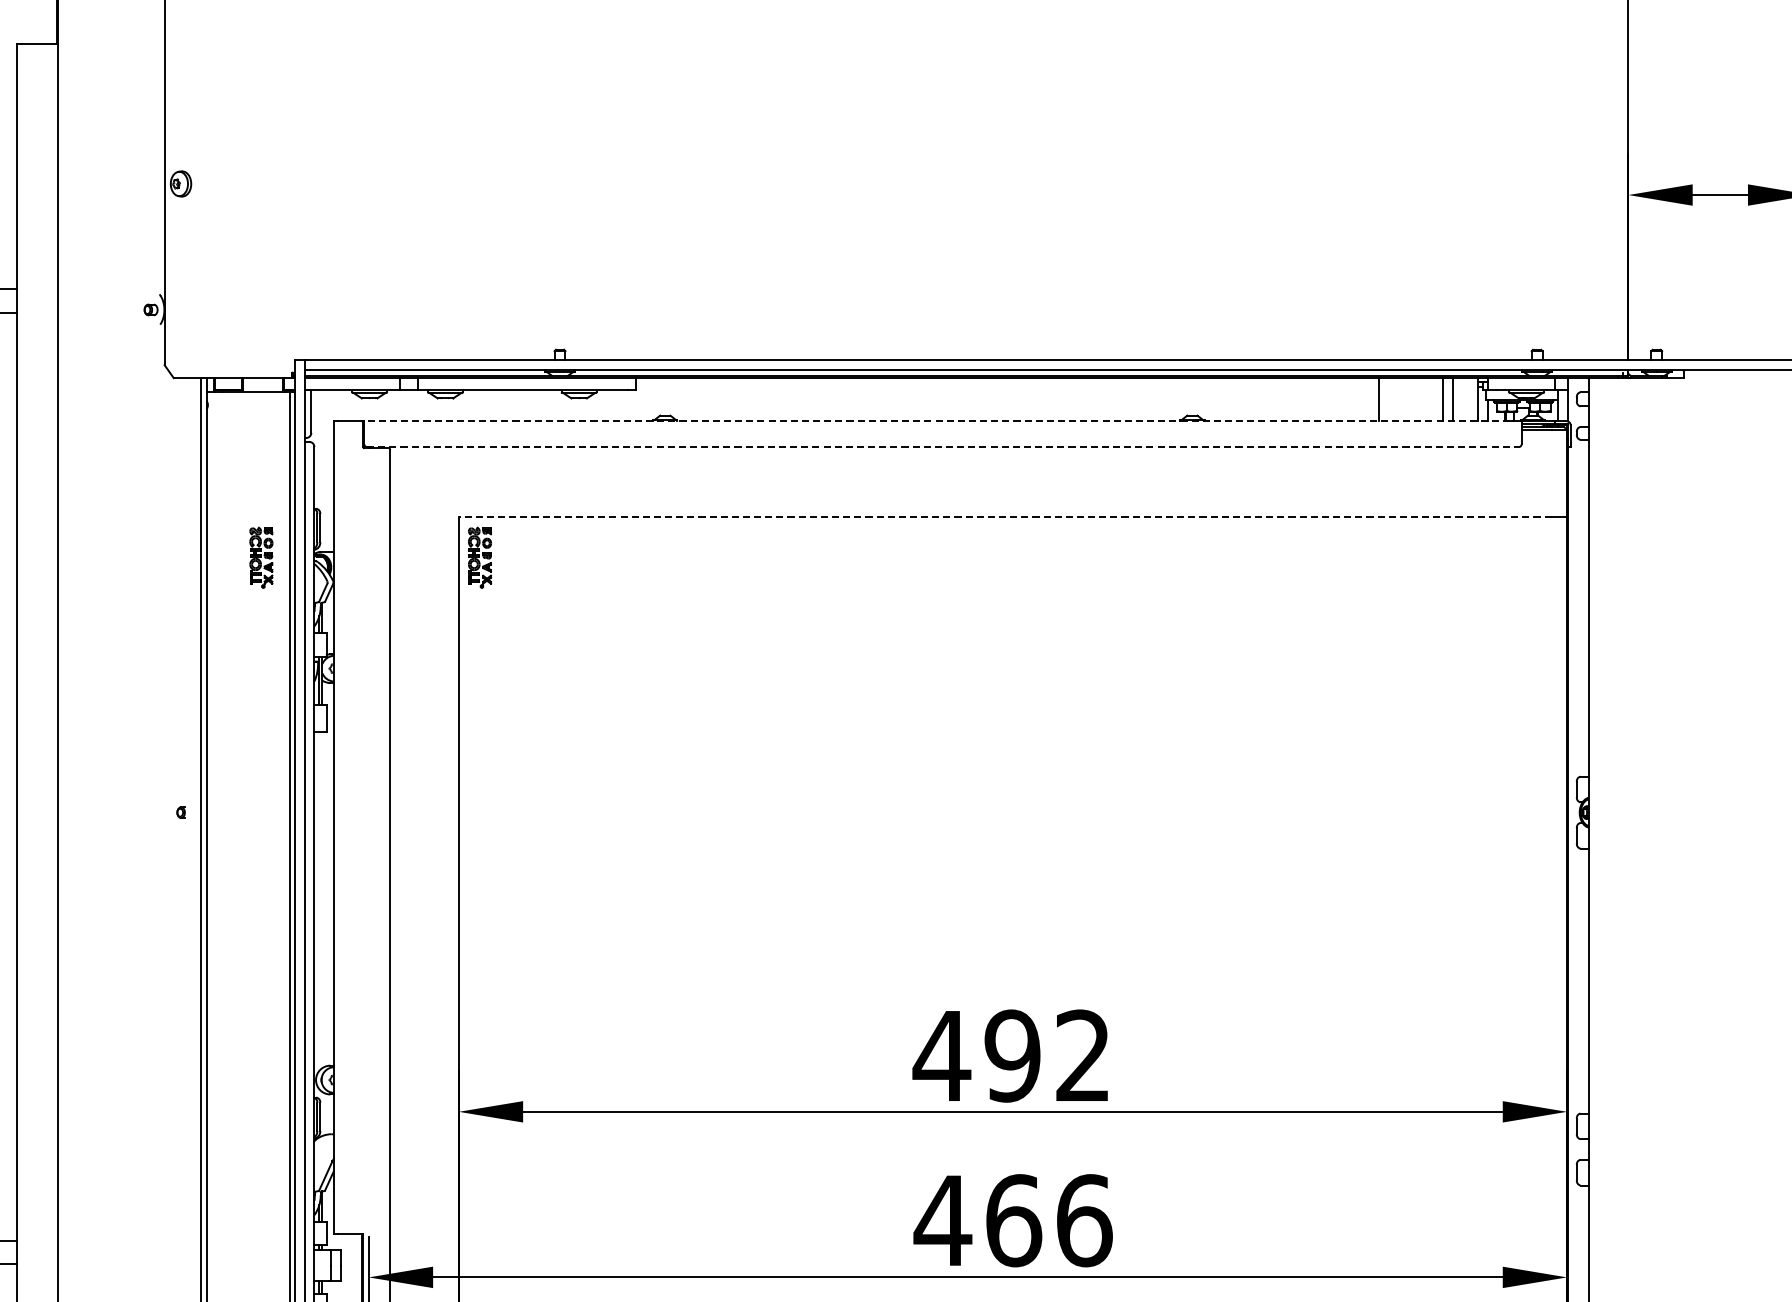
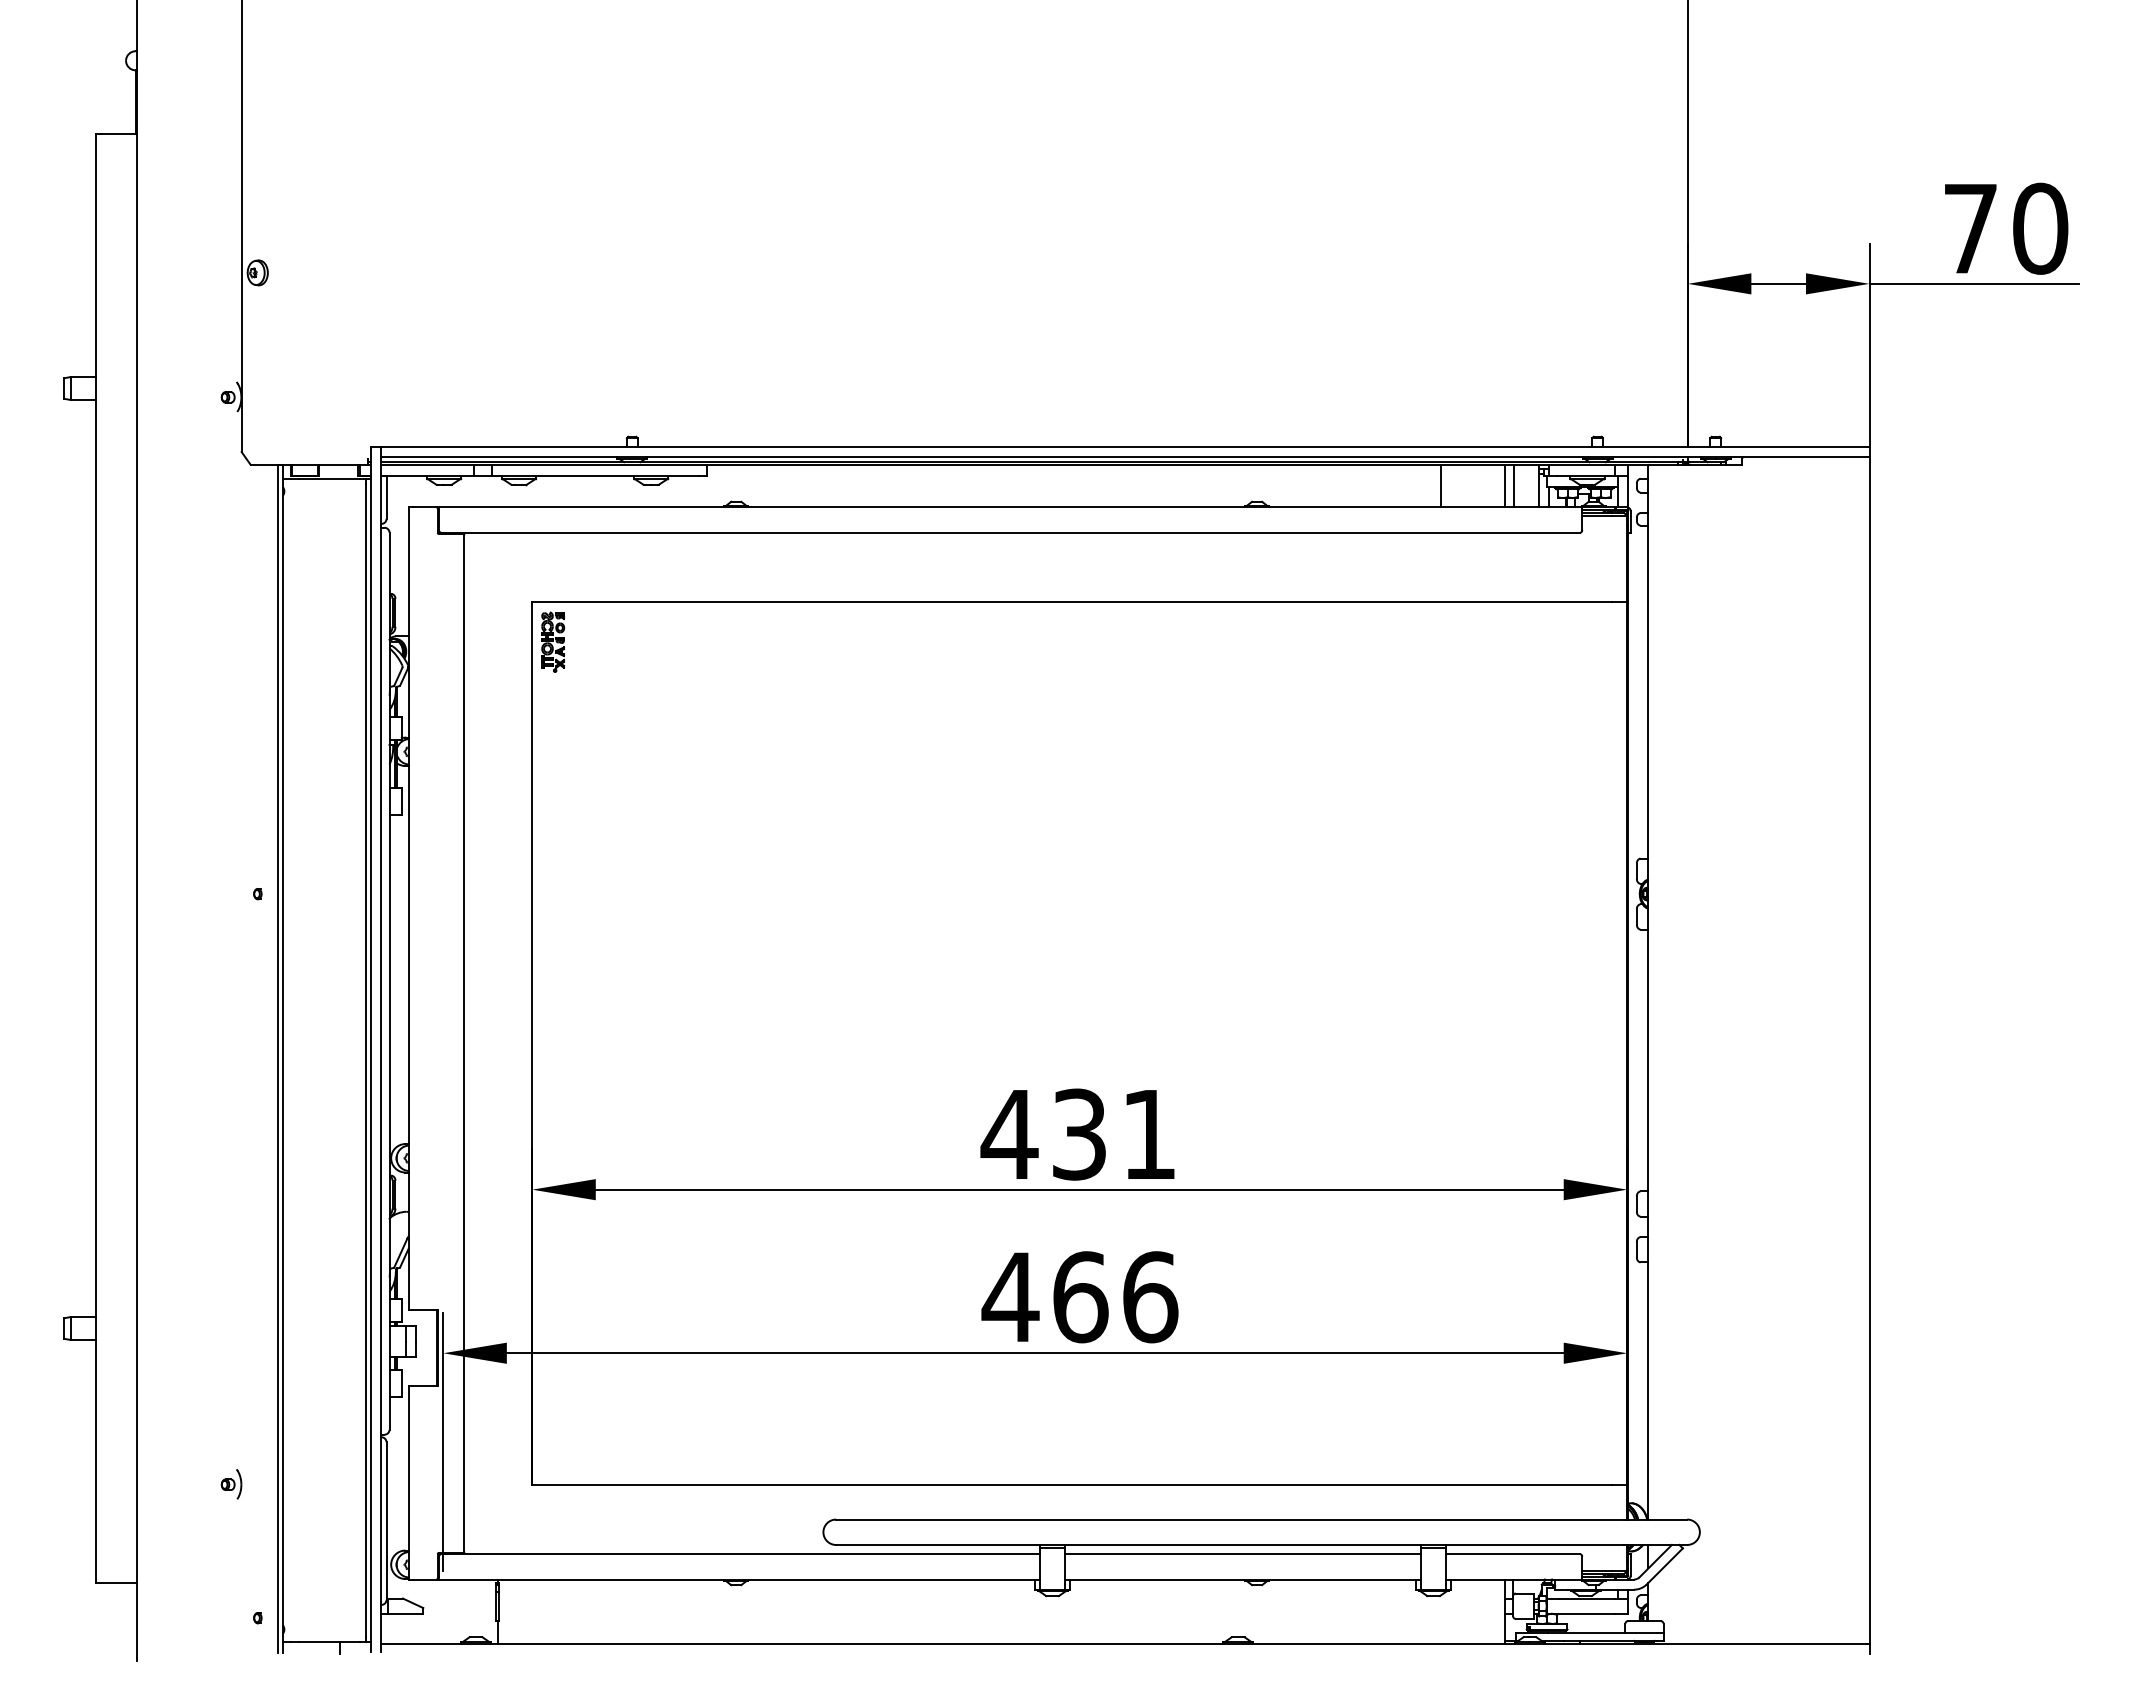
line: (942, 421) -> (1010, 507), dashed -> solid
line: (943, 446) -> (1011, 532), dashed -> solid
line: (1005, 517) -> (1072, 602), dashed -> solid
part: (261, 557) -> (337, 641), removed
text: (1046, 1055) -> (1112, 1134), 492 -> 431

